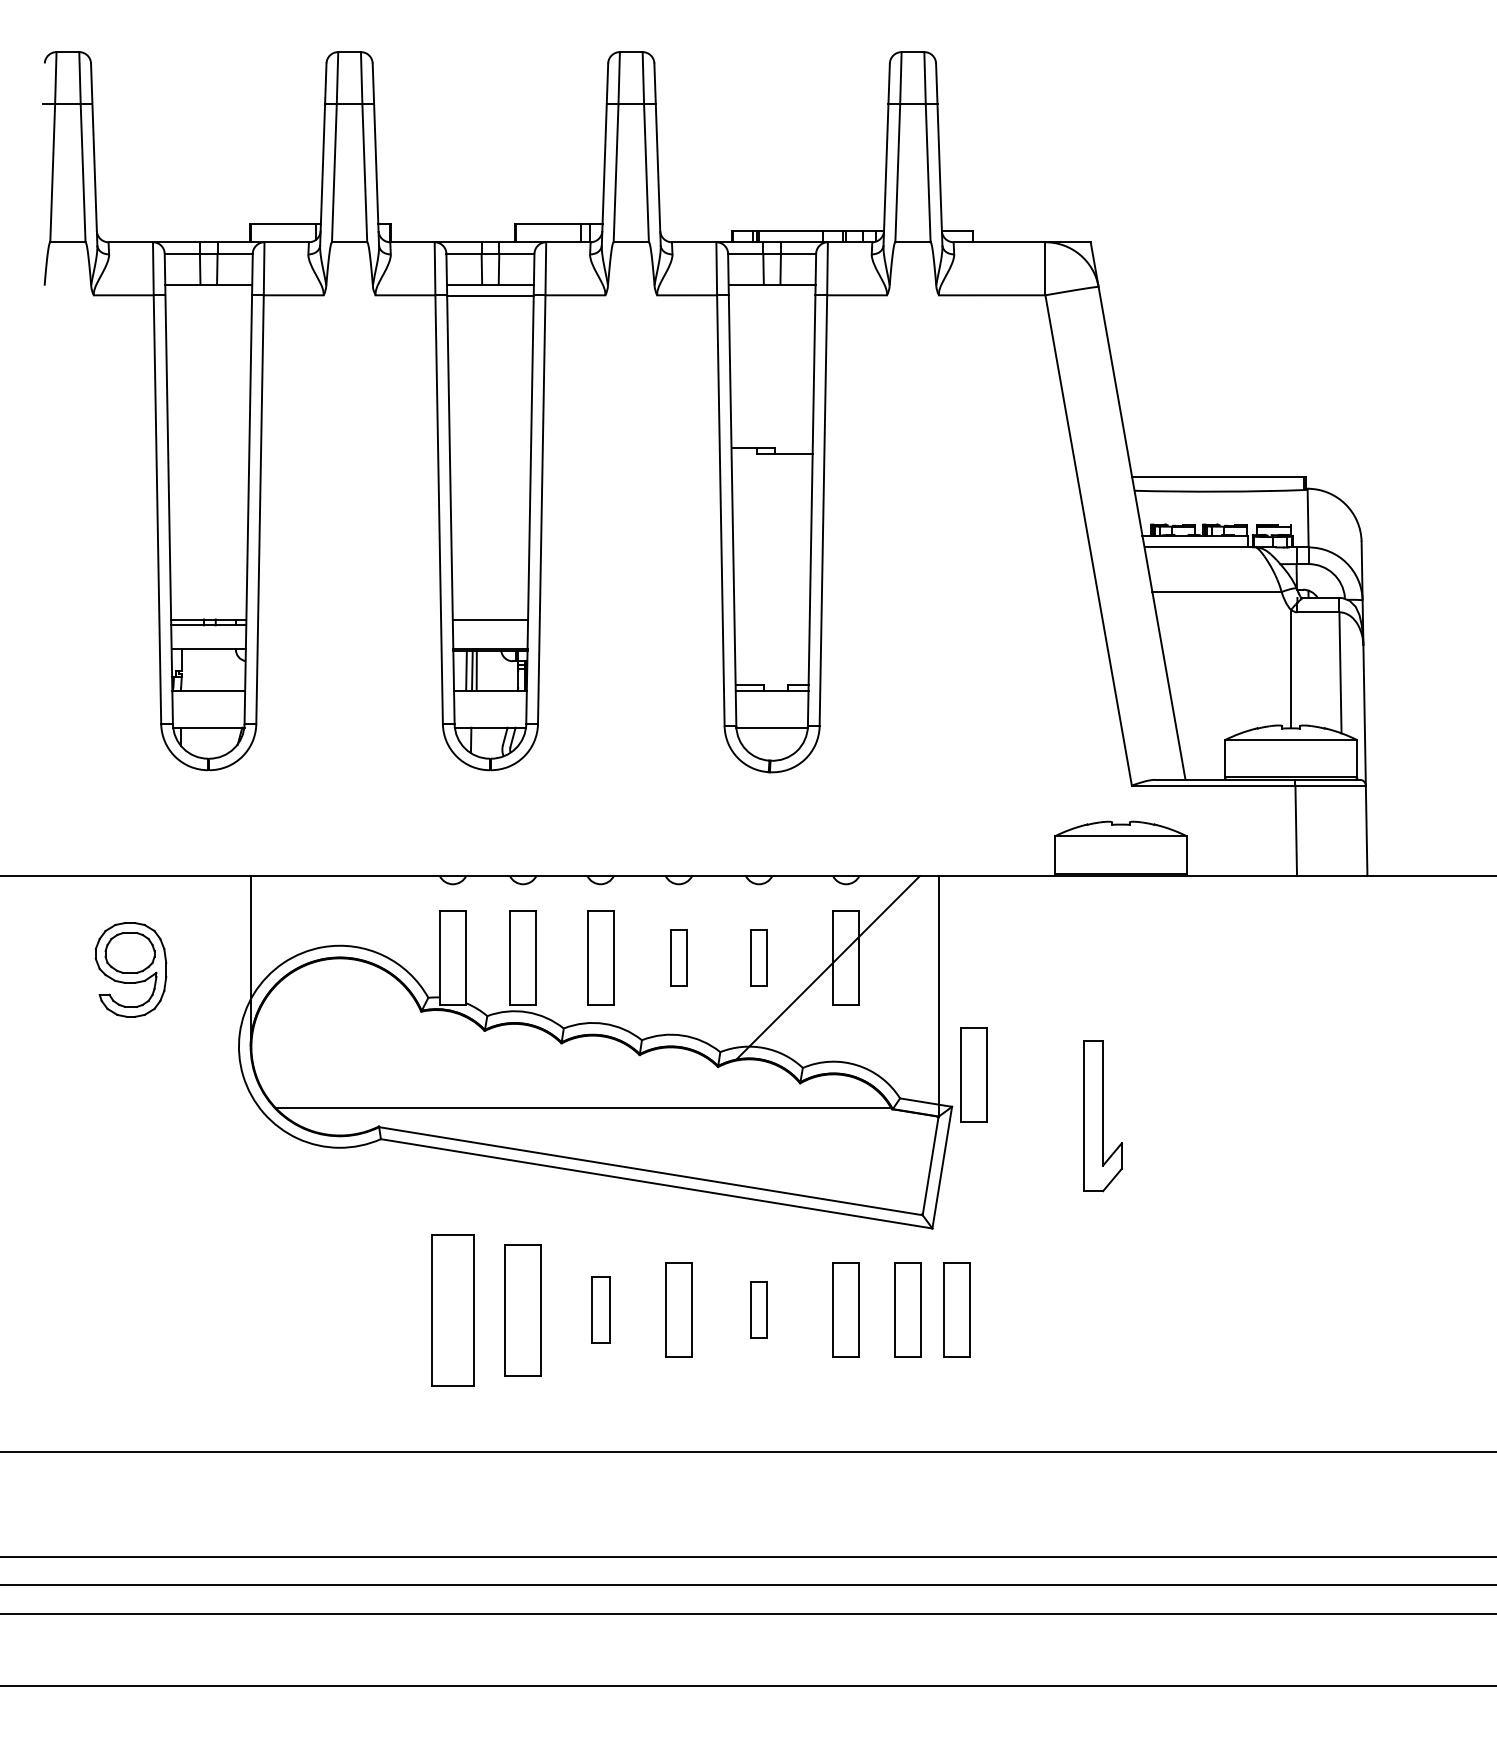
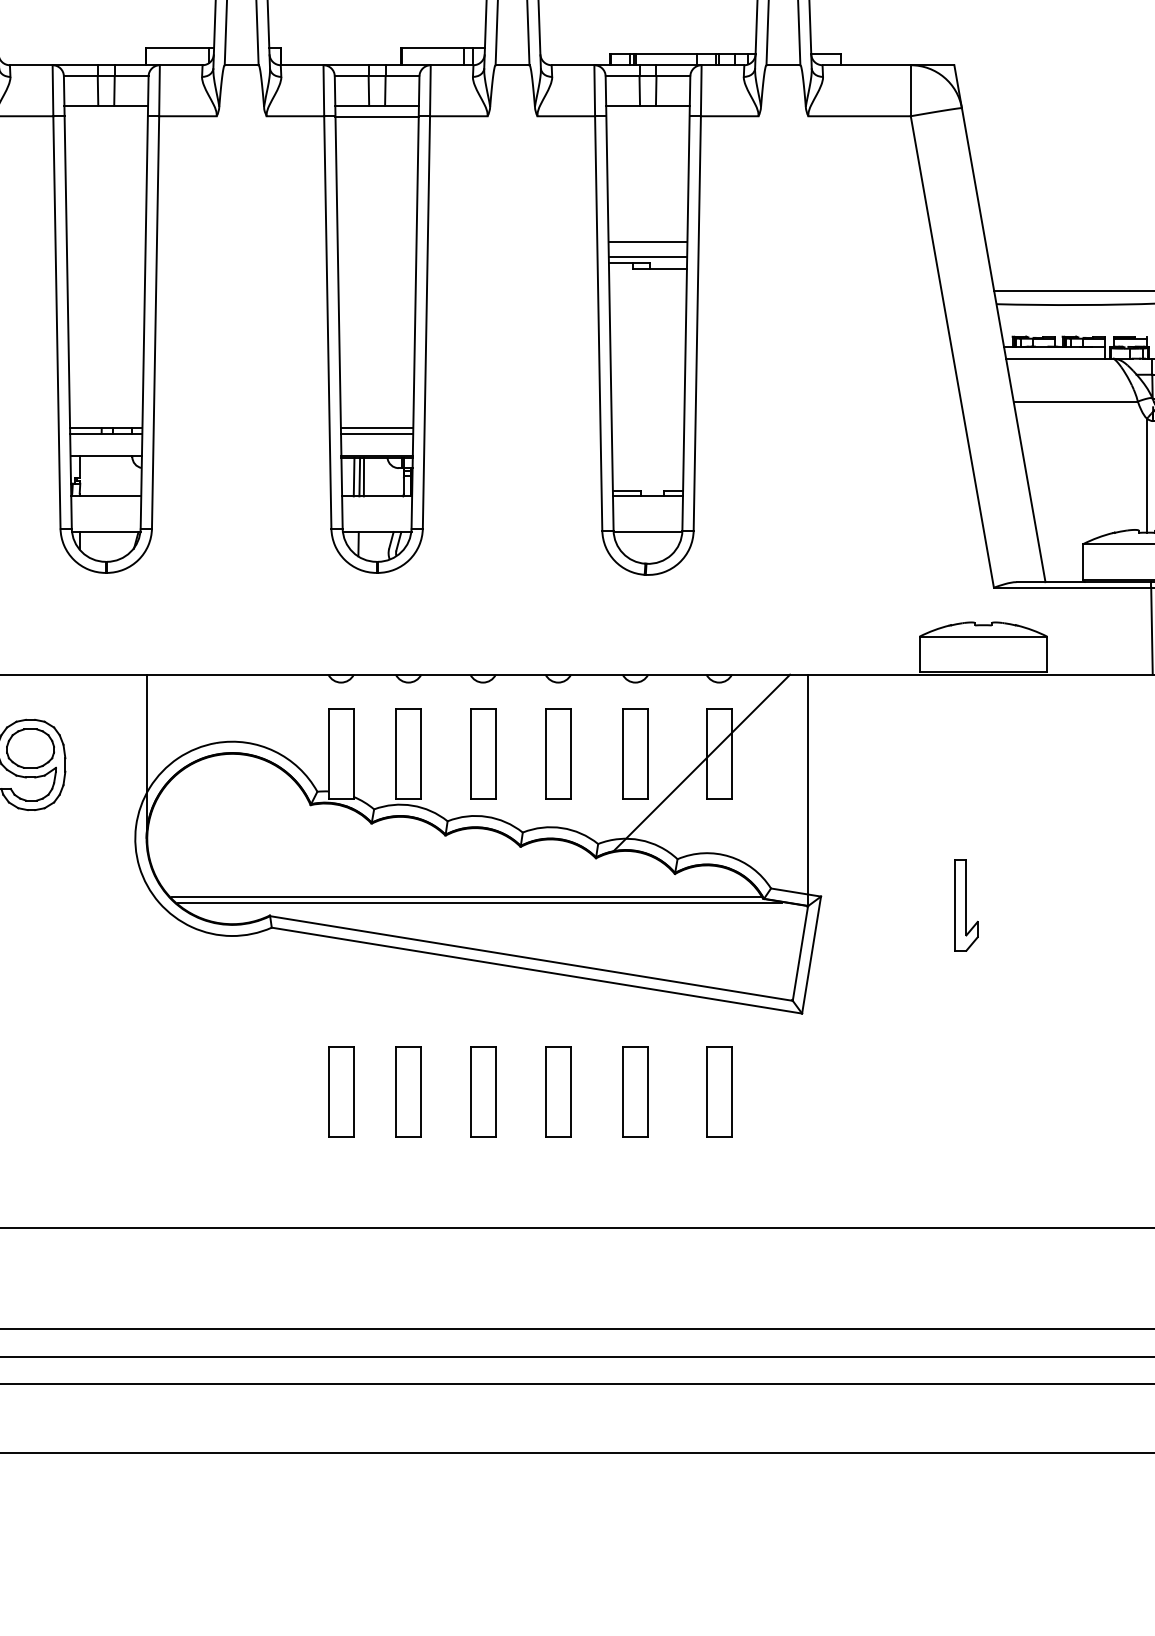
line: (772, 426) -> (648, 242), added
line: (771, 442) -> (647, 257), added
line: (489, 625) -> (376, 433), added
part: (678, 957) -> (557, 753), size x1.67
part: (758, 957) -> (634, 753), size x1.67
part: (973, 1074) -> (841, 865), removed
line: (597, 1113) -> (480, 903), added
part: (1103, 1116) -> (966, 905), size x0.62
part: (452, 1309) -> (340, 1091), size x0.62
part: (522, 1309) -> (407, 1091), size x0.71
part: (600, 1309) -> (482, 1091), size x1.43
part: (758, 1309) -> (634, 1091), size x1.67
part: (907, 1309) -> (778, 1091), removed
part: (956, 1309) -> (825, 1091), removed

